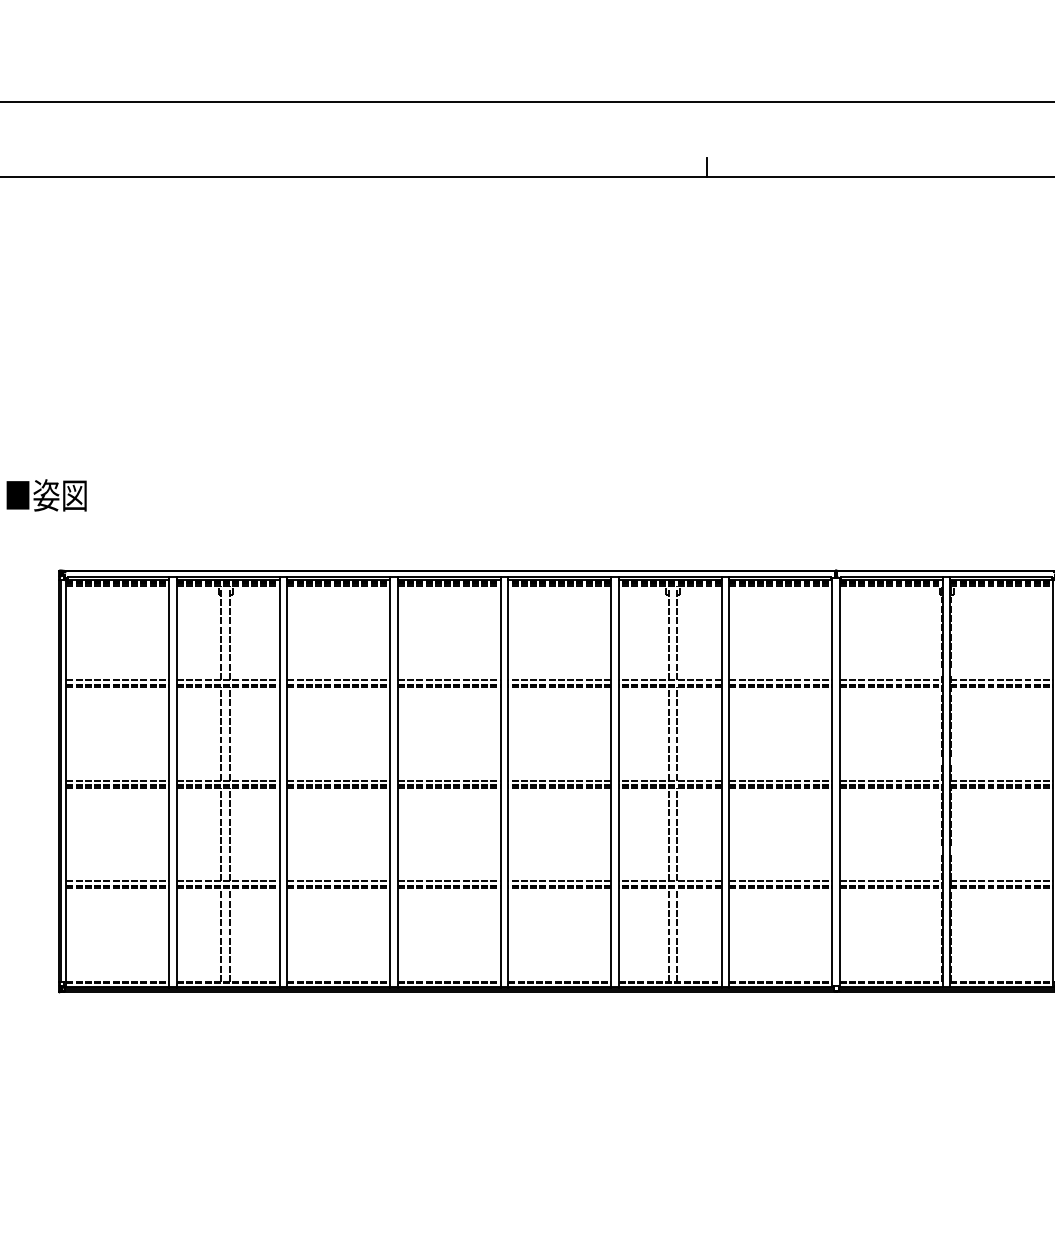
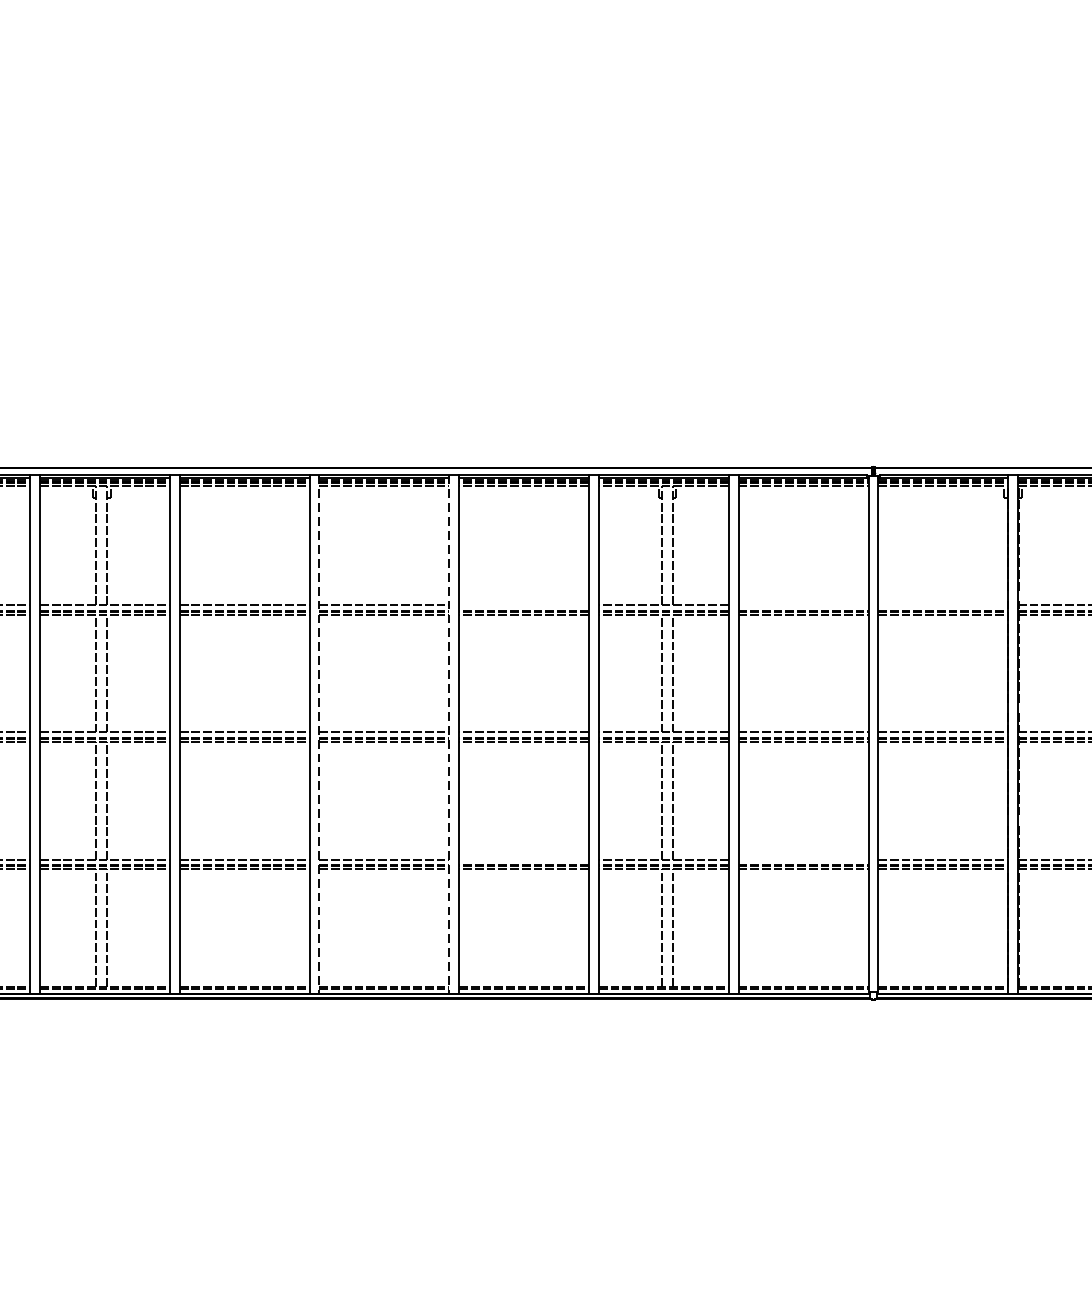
line: (559, 679) -> (523, 604), removed
line: (780, 679) -> (803, 604), removed
line: (890, 679) -> (942, 604), removed
line: (397, 782) -> (318, 734), solid -> dashed
line: (500, 782) -> (449, 734), solid -> dashed
line: (559, 881) -> (523, 860), removed
line: (780, 881) -> (803, 860), removed

